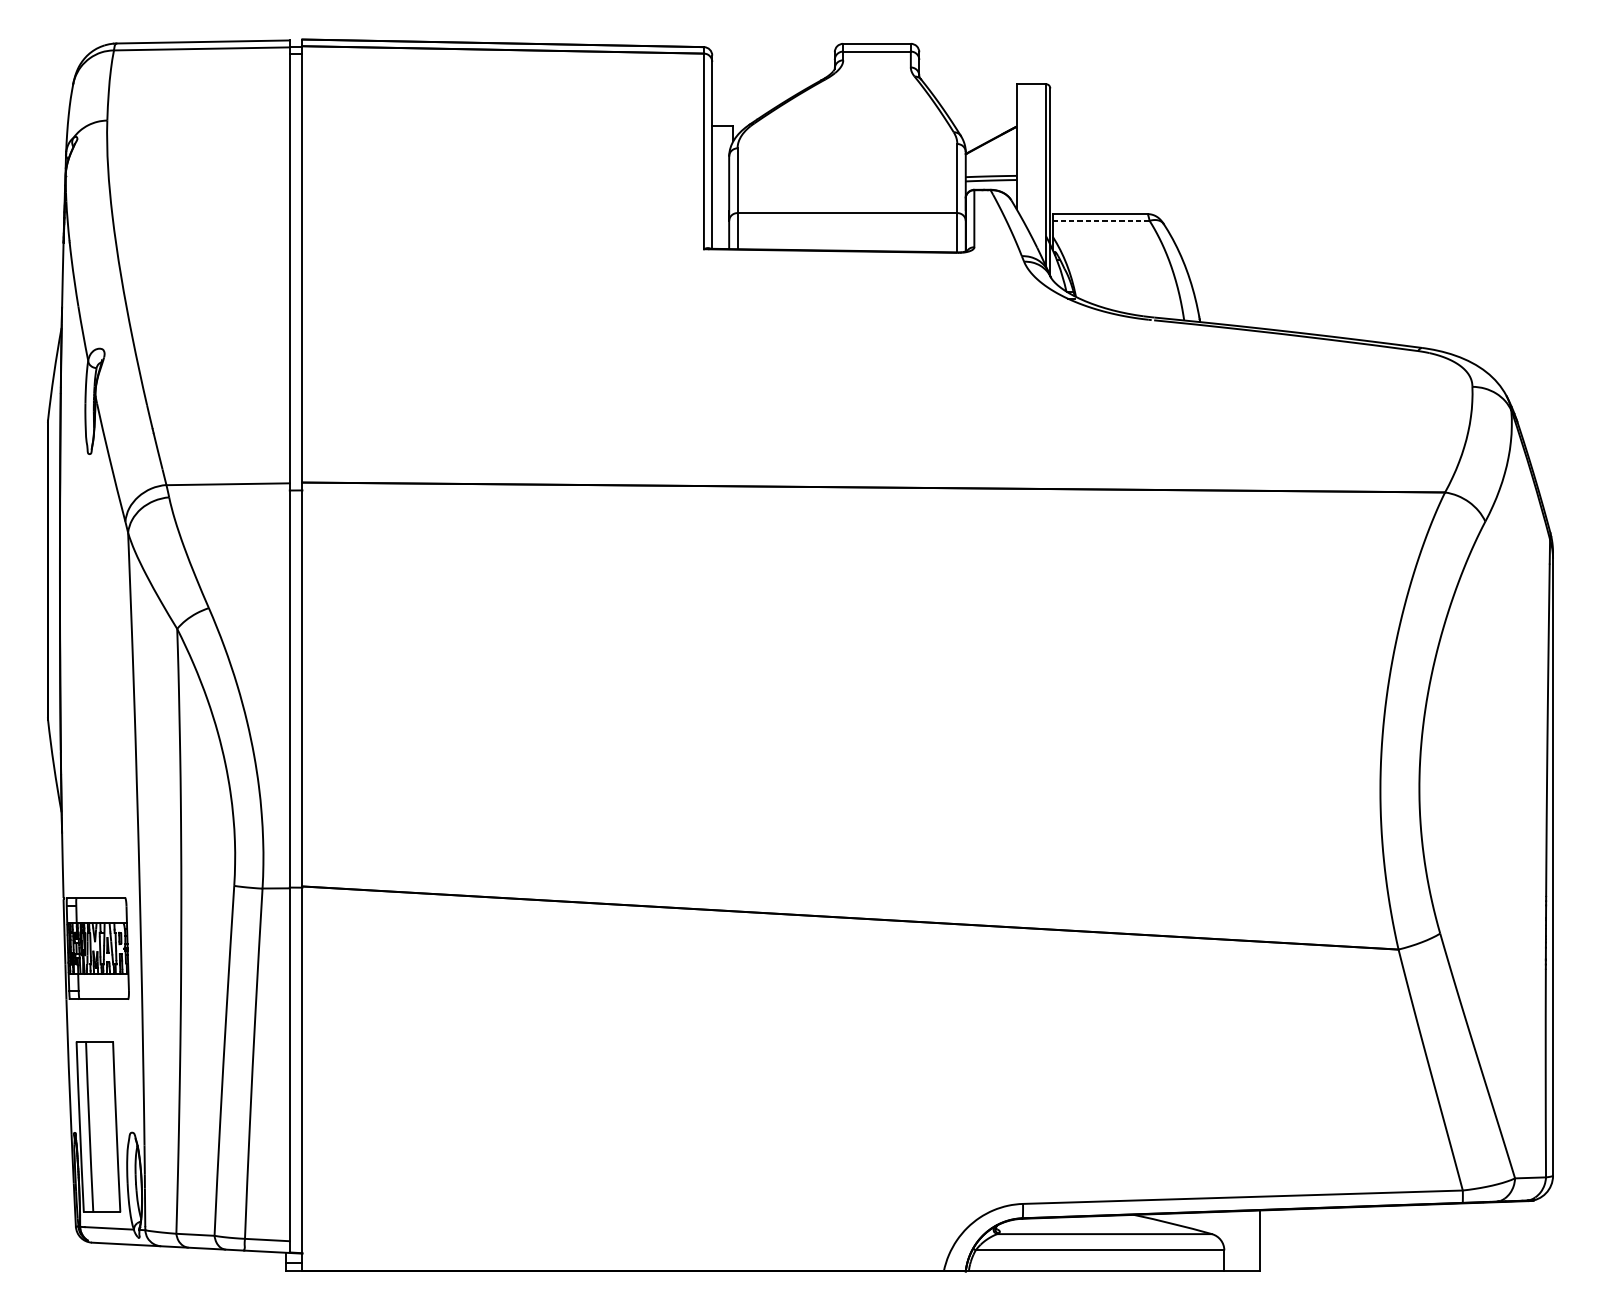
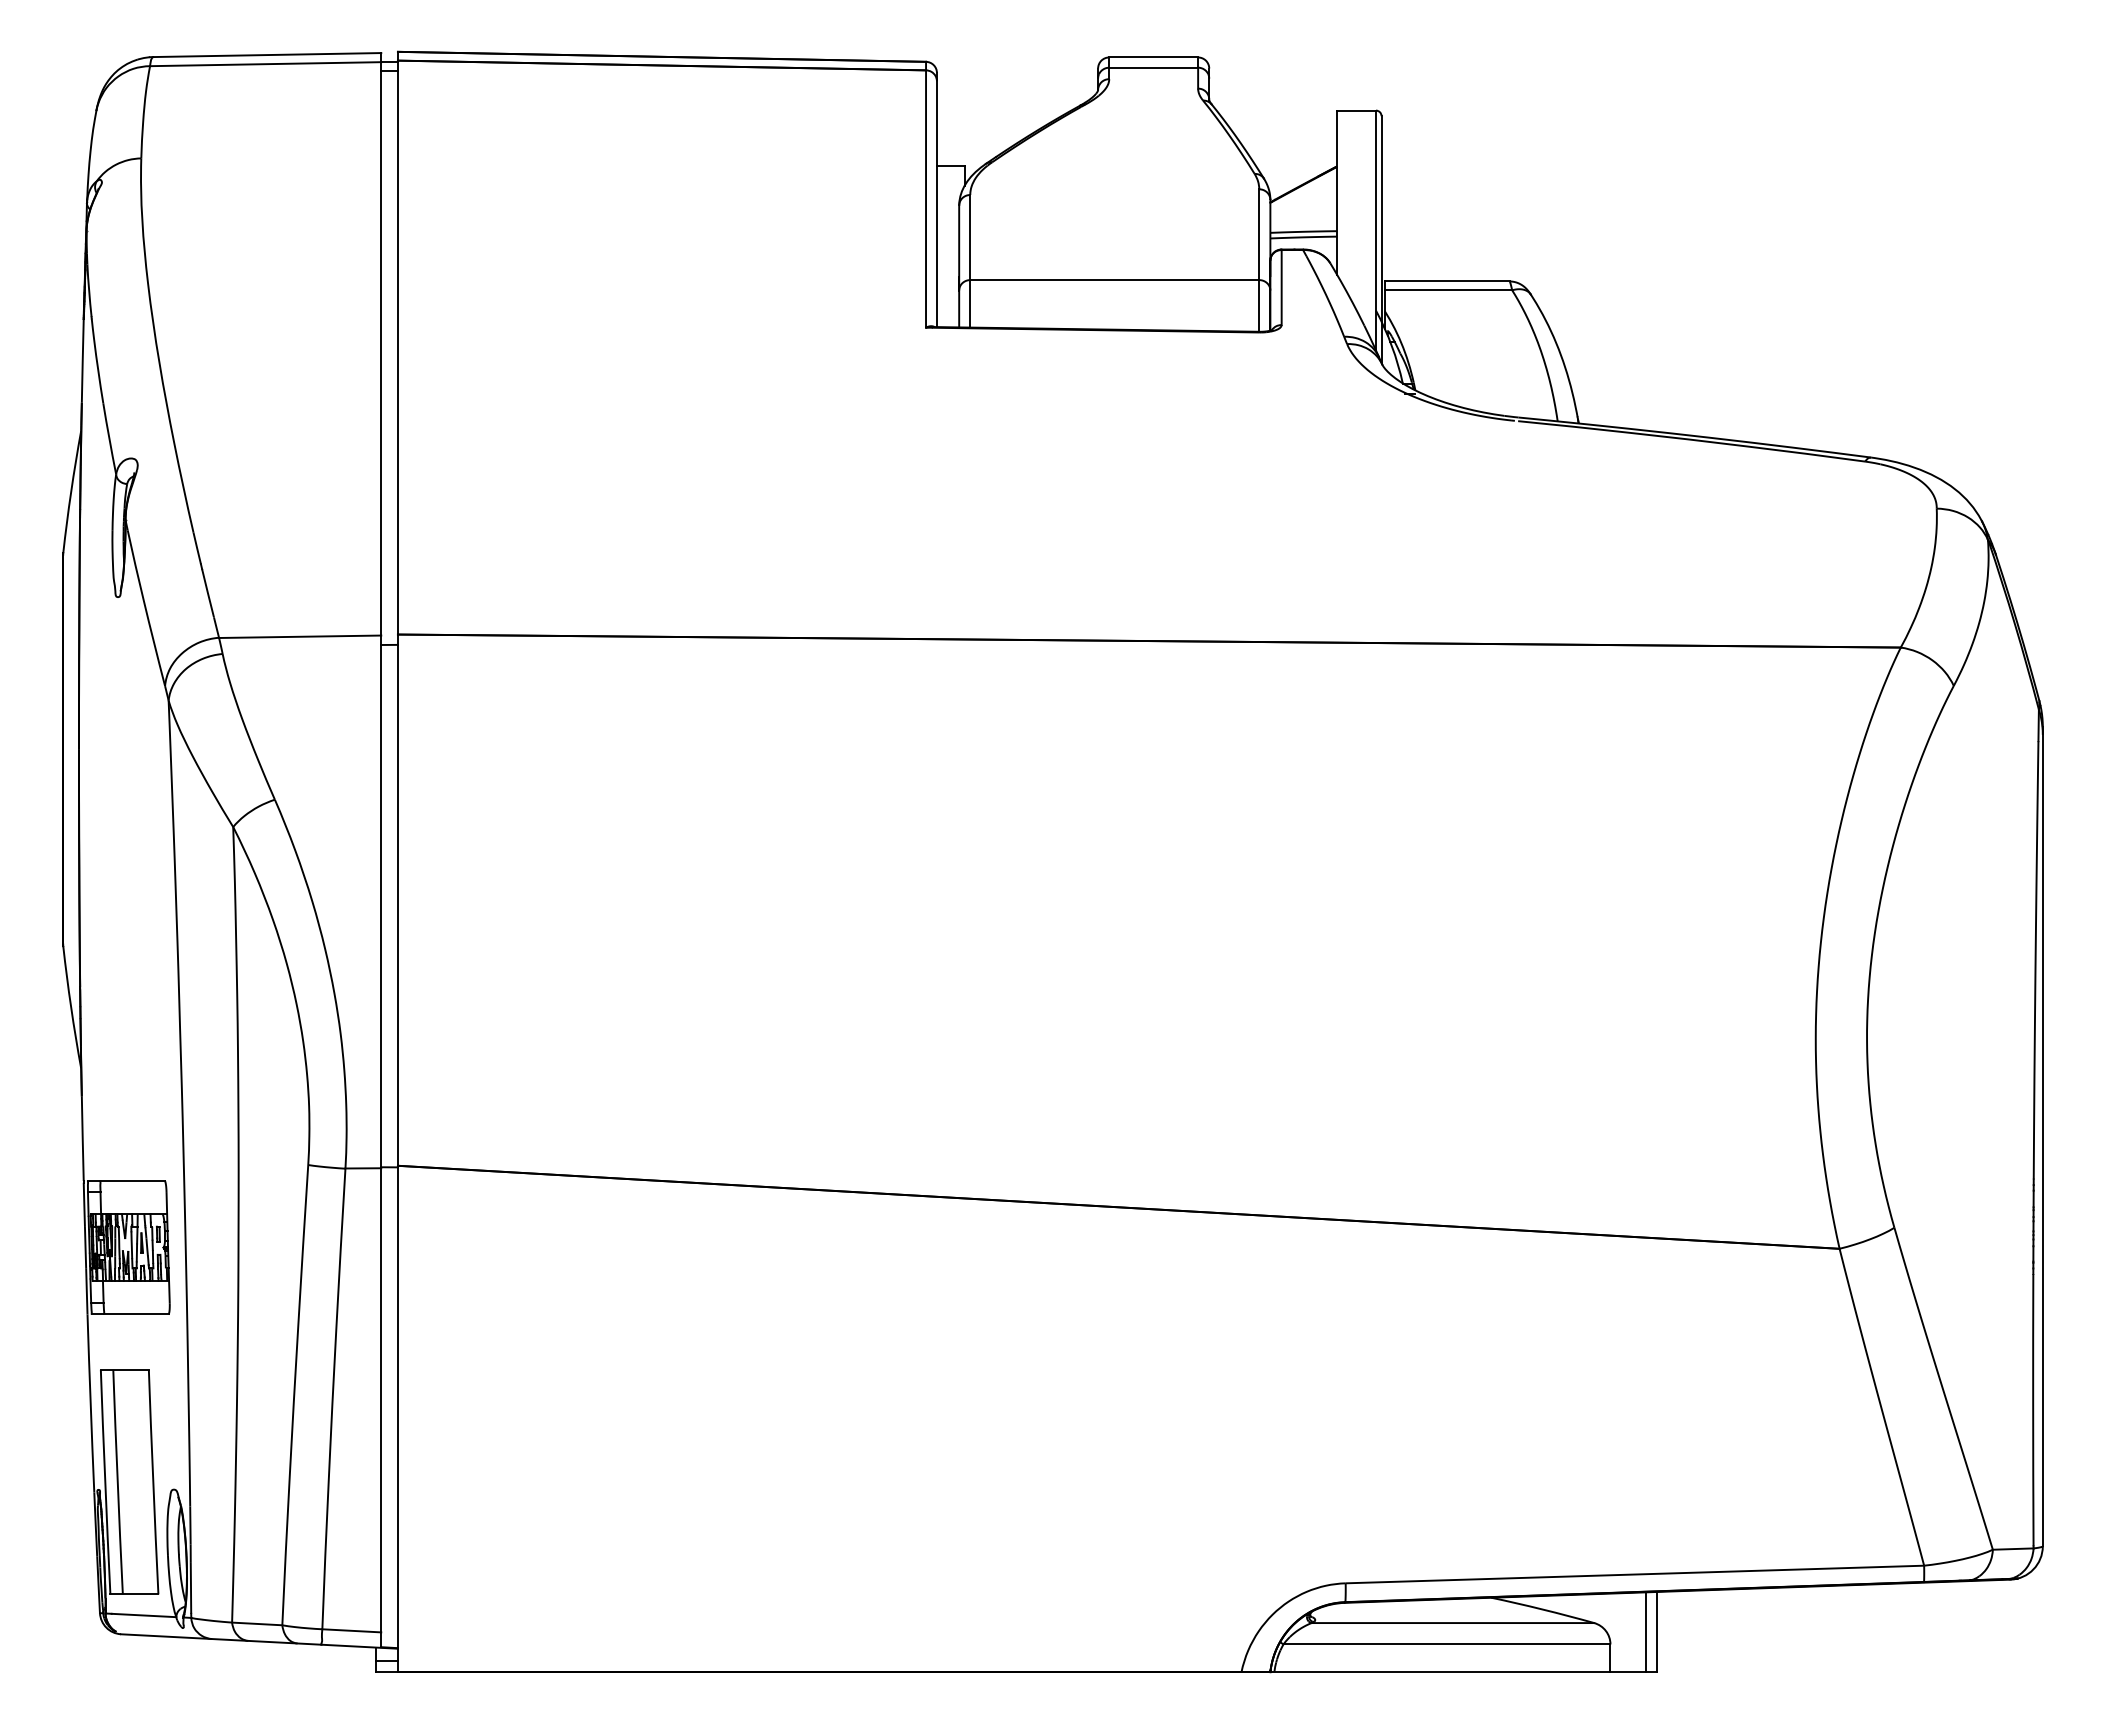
line: (1101, 220) -> (1448, 290), dashed -> solid
line: (1251, 1241) -> (1646, 1632), added

